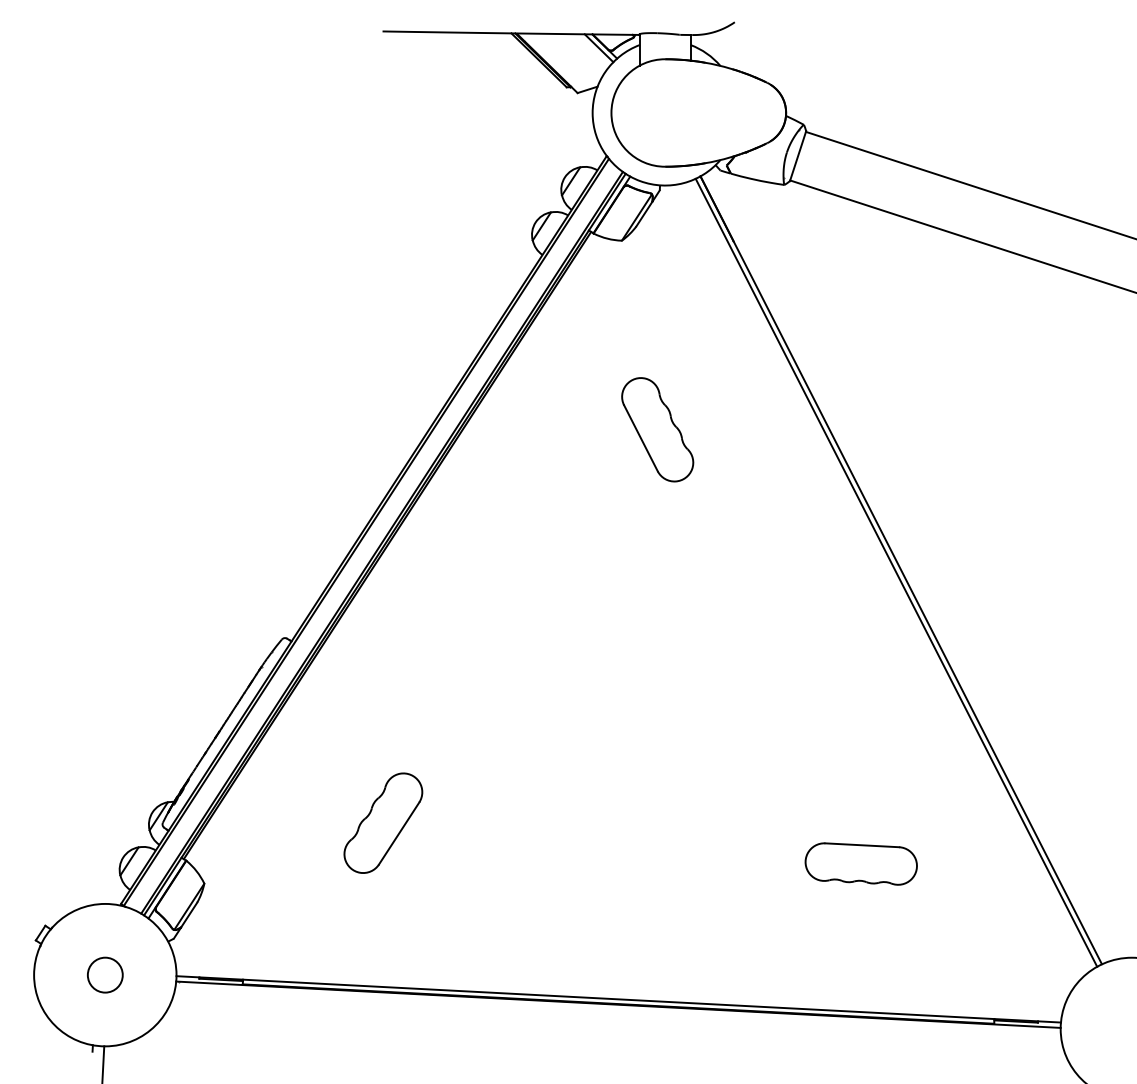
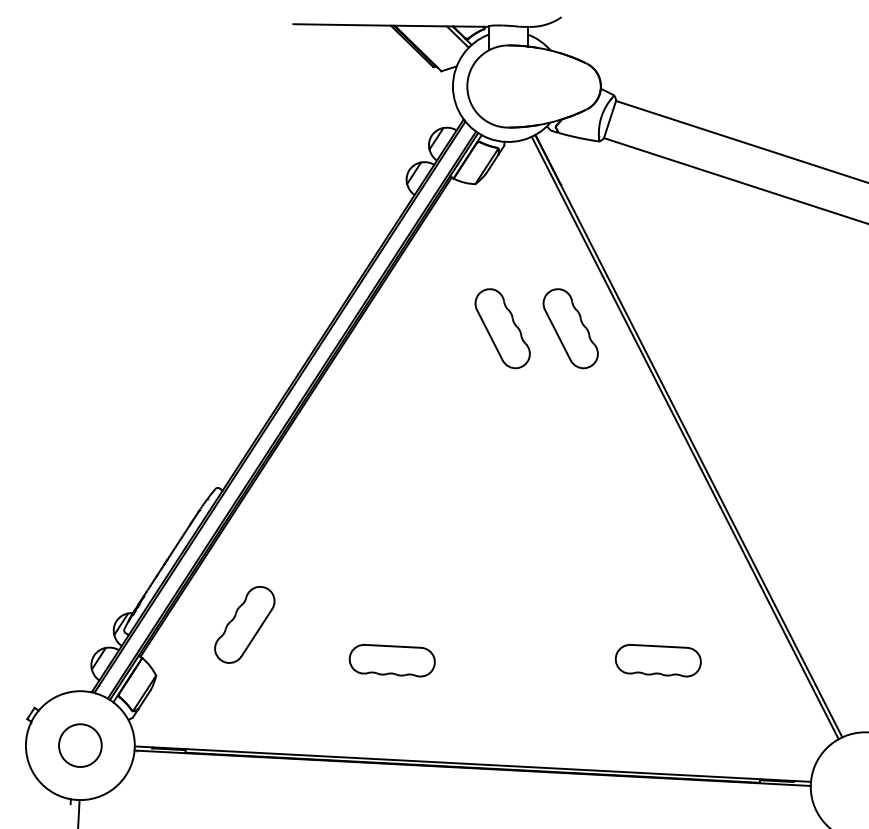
part: (746, 429) -> (570, 328), added
part: (383, 822) -> (244, 624), moved
part: (512, 863) -> (391, 660), added
circle: (104, 974) -> (79, 745), size x1.6

